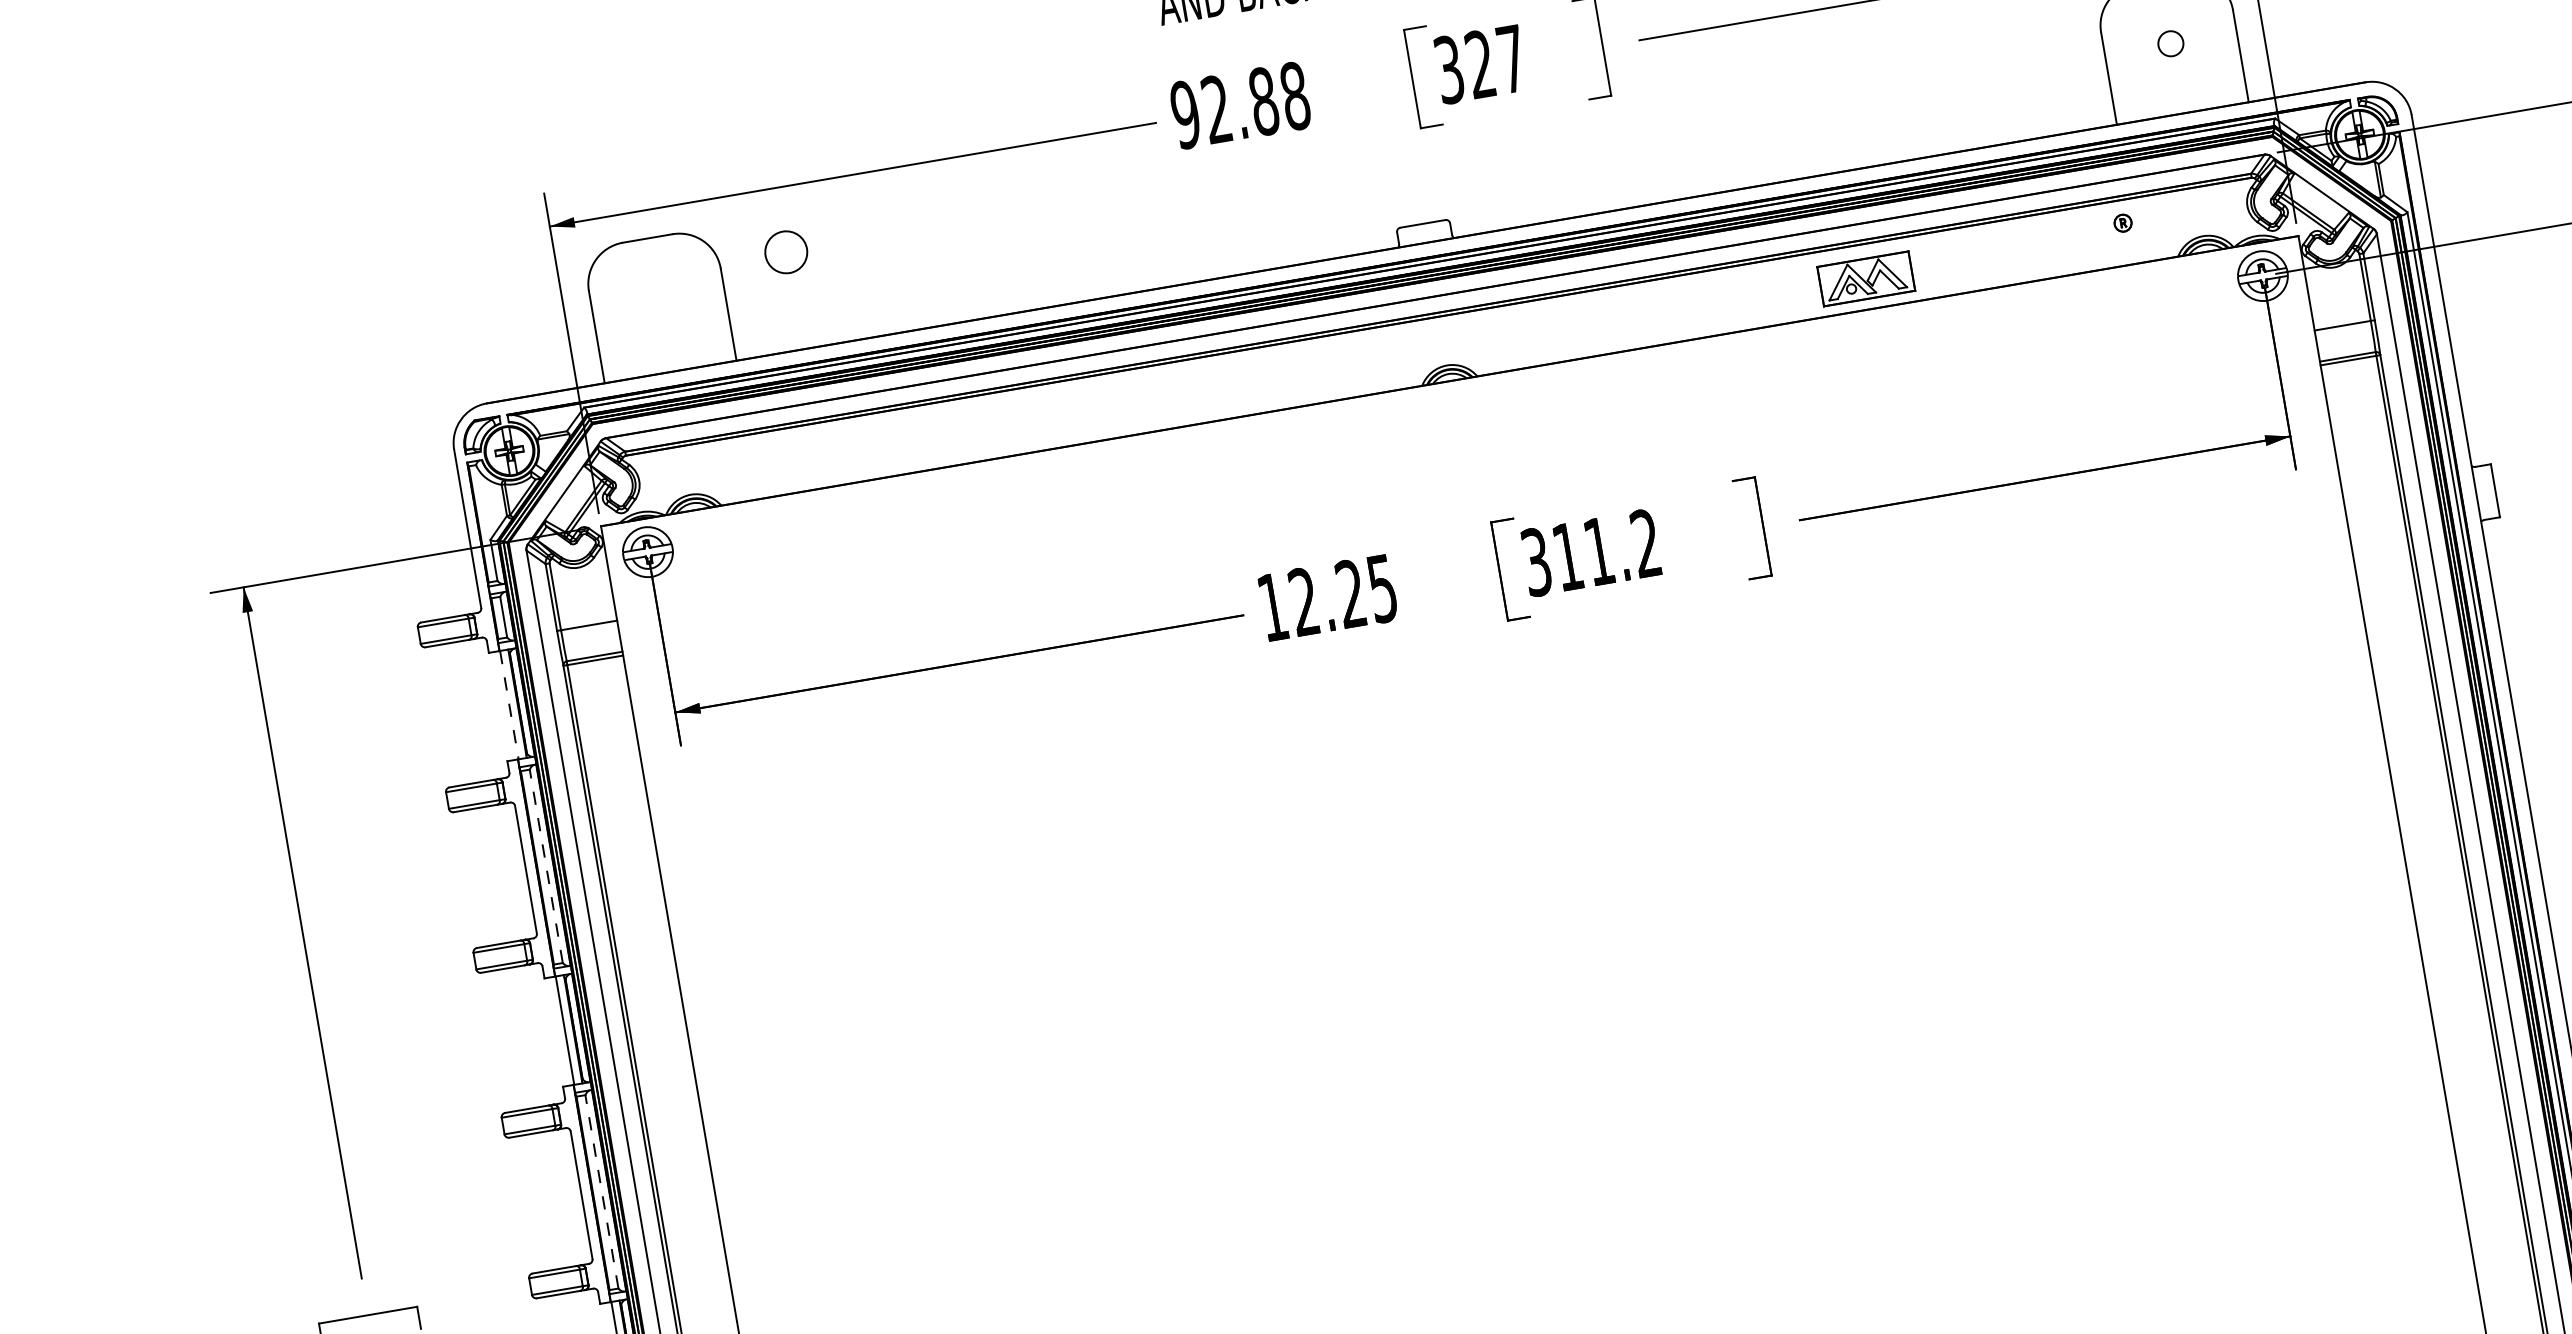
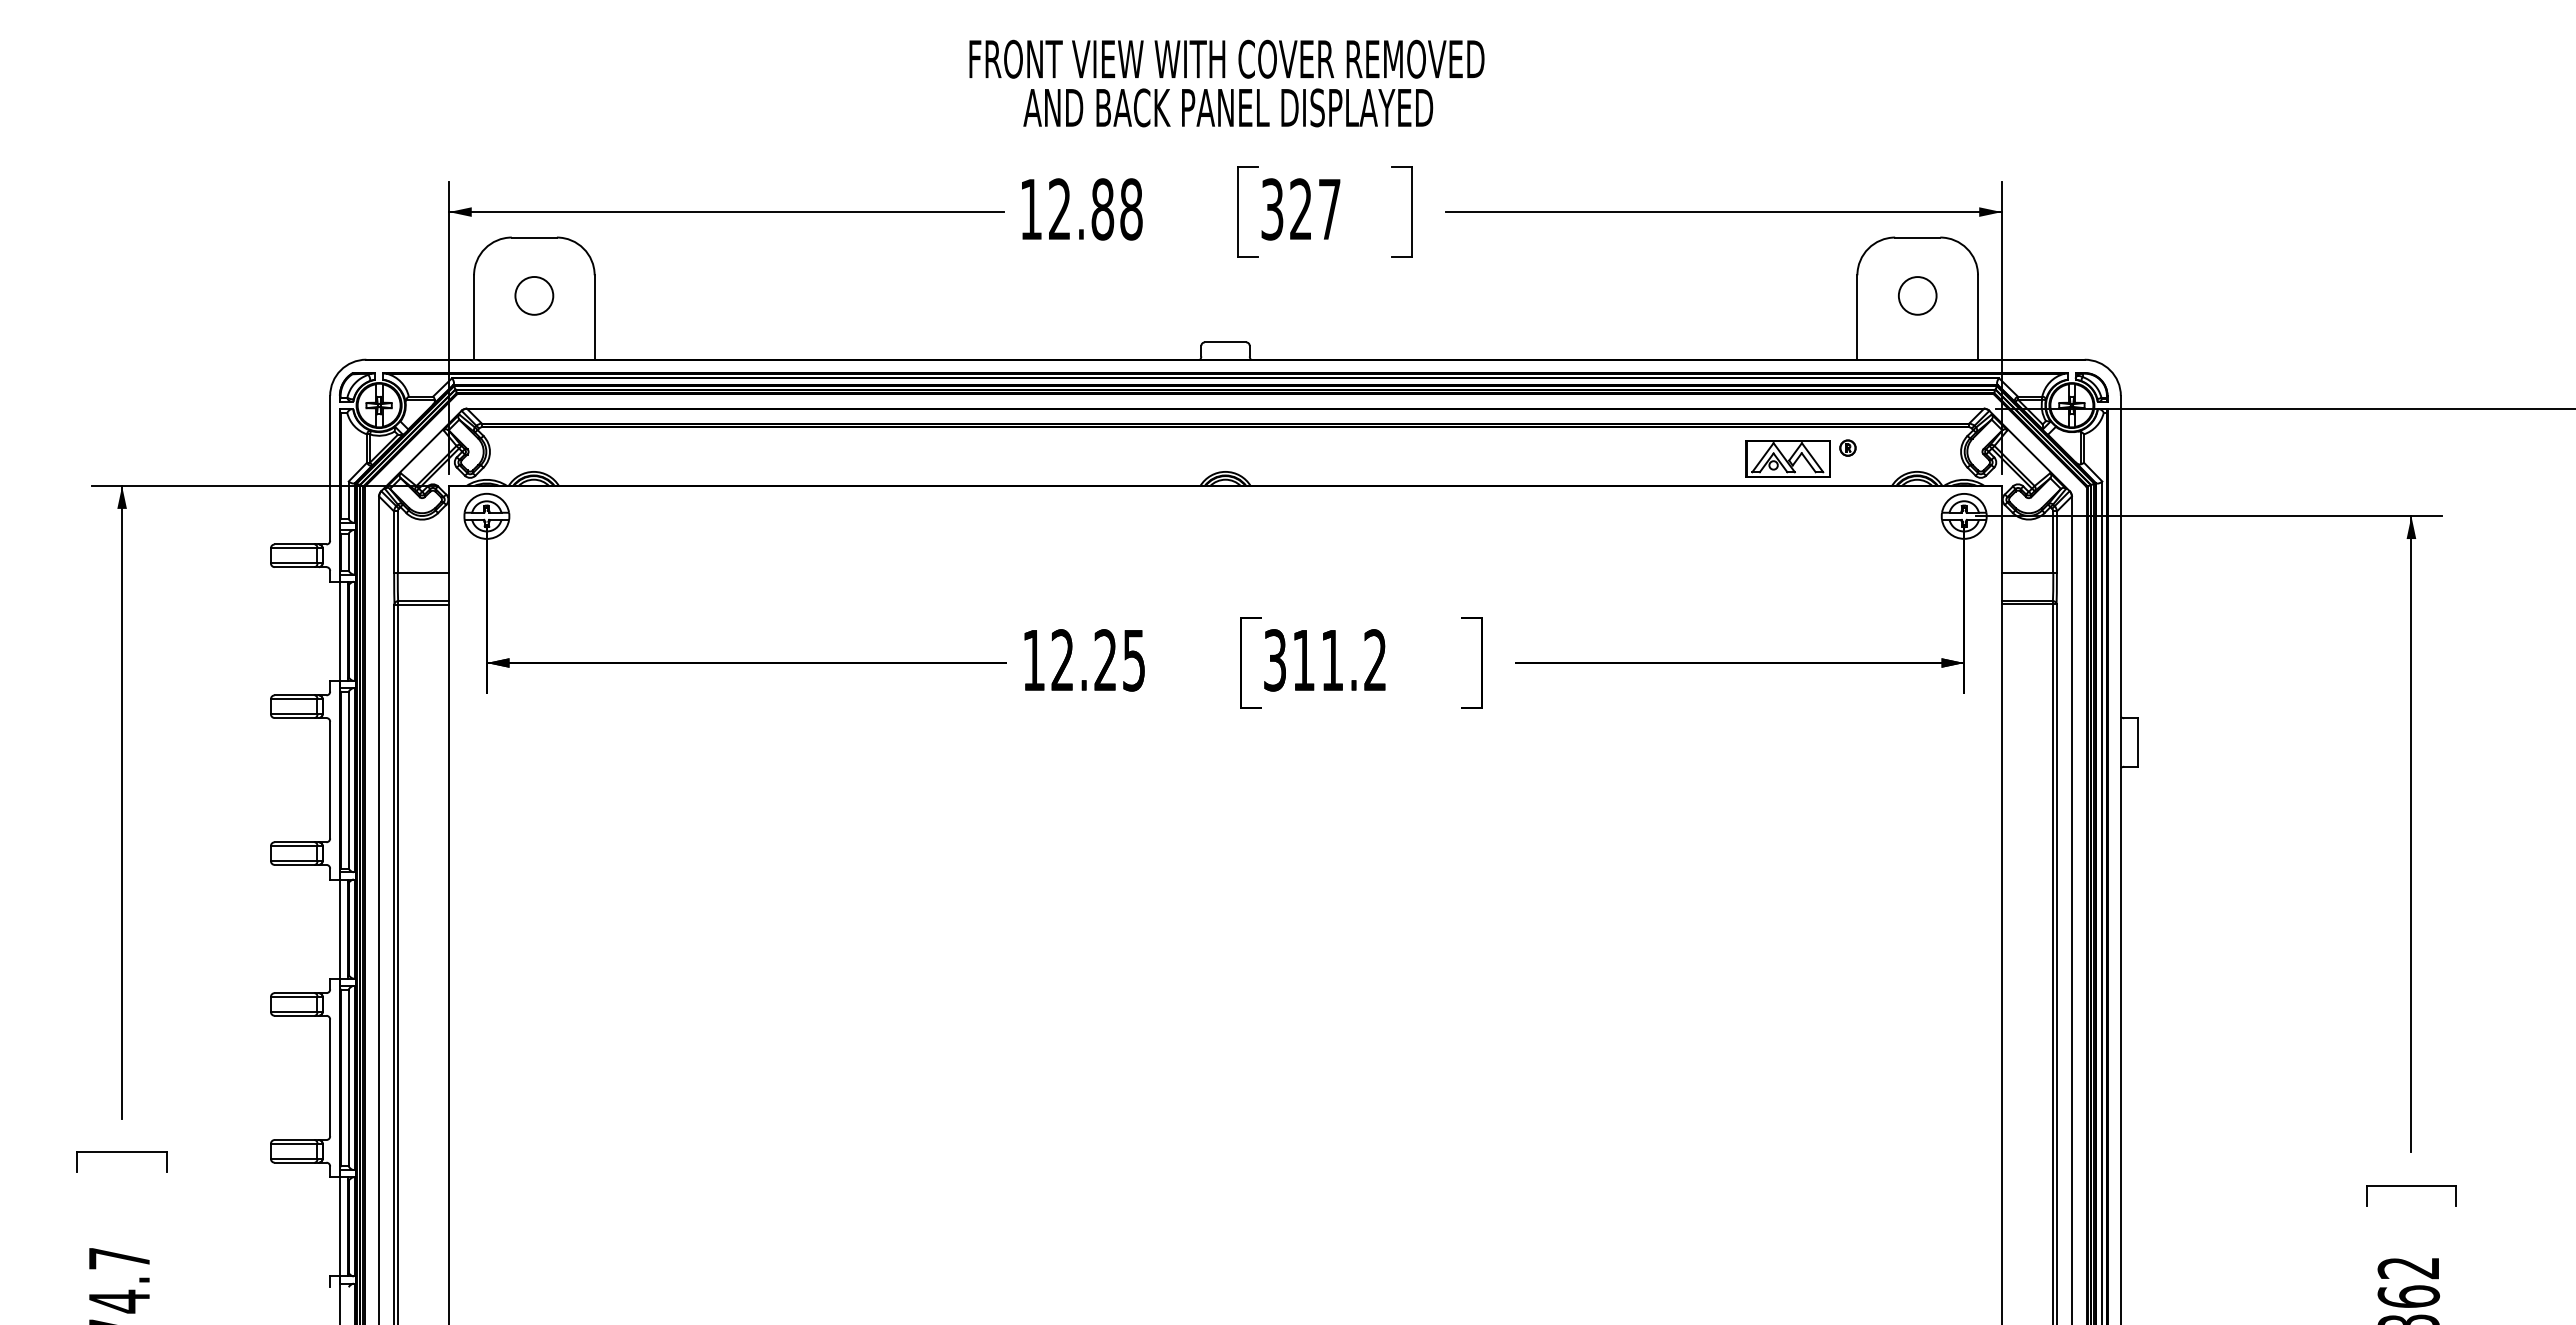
circle: (2170, 43) -> (1917, 295), size x1.67
text: (1184, 115) -> (1030, 209), 92.88 -> 12.88
circle: (786, 251) -> (534, 295), moved
part: (1865, 278) -> (1787, 458), moved
line: (509, 705) -> (340, 631), dashed -> solid
line: (545, 865) -> (348, 779), dashed -> solid
line: (601, 1191) -> (348, 1077), dashed -> solid

